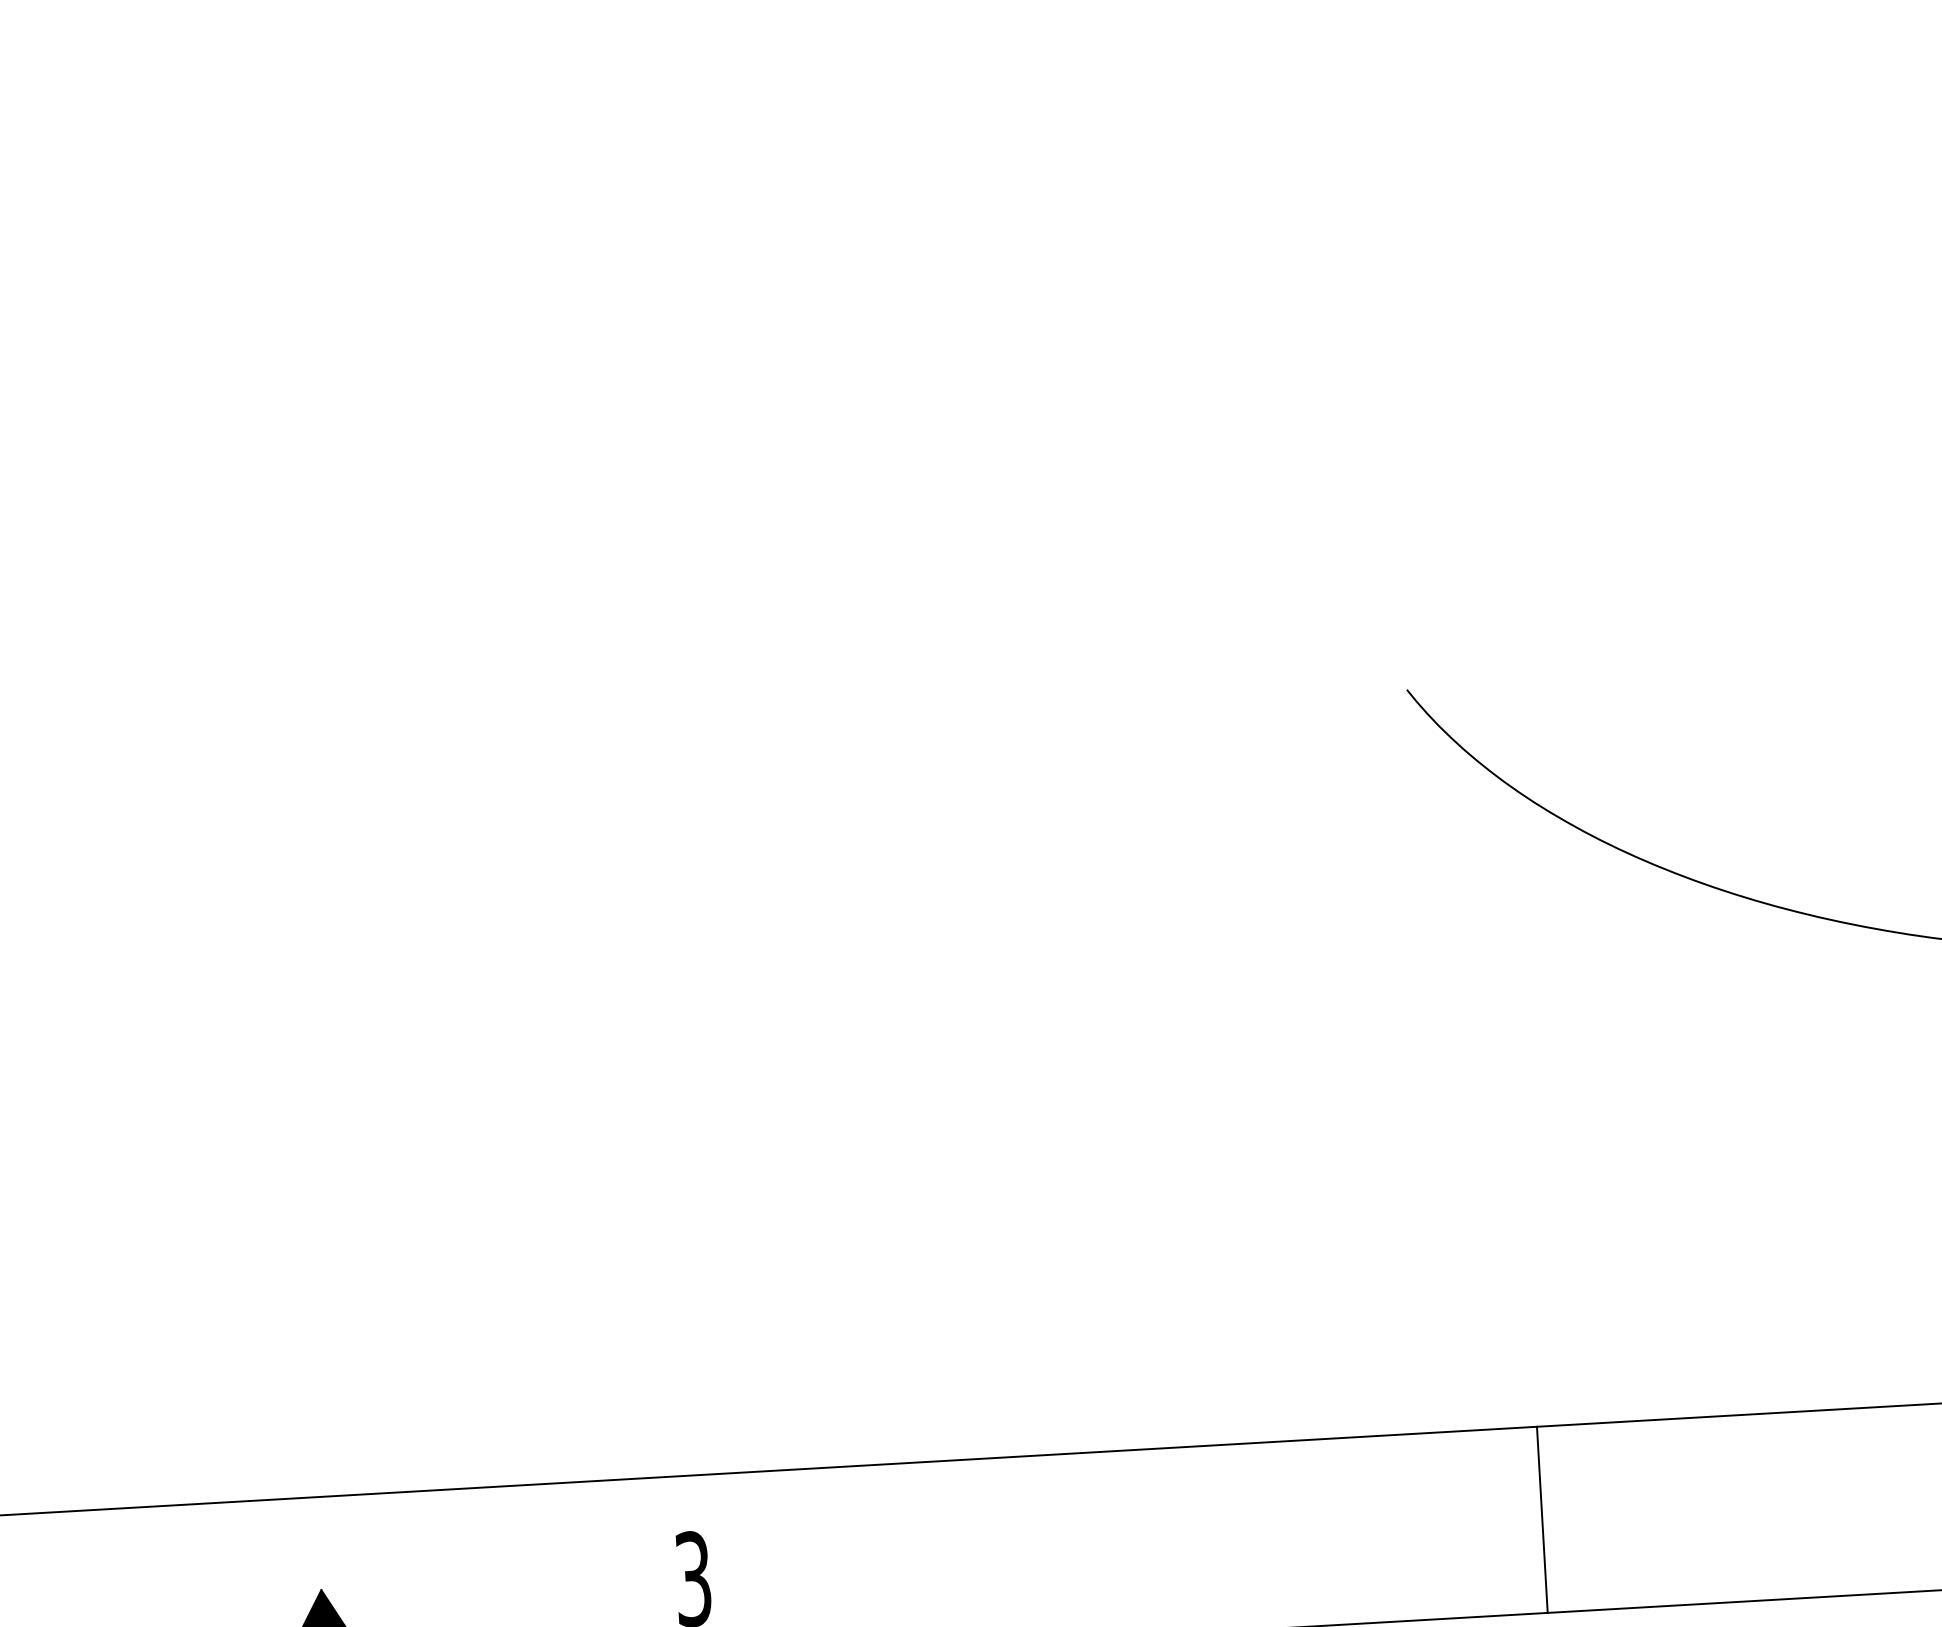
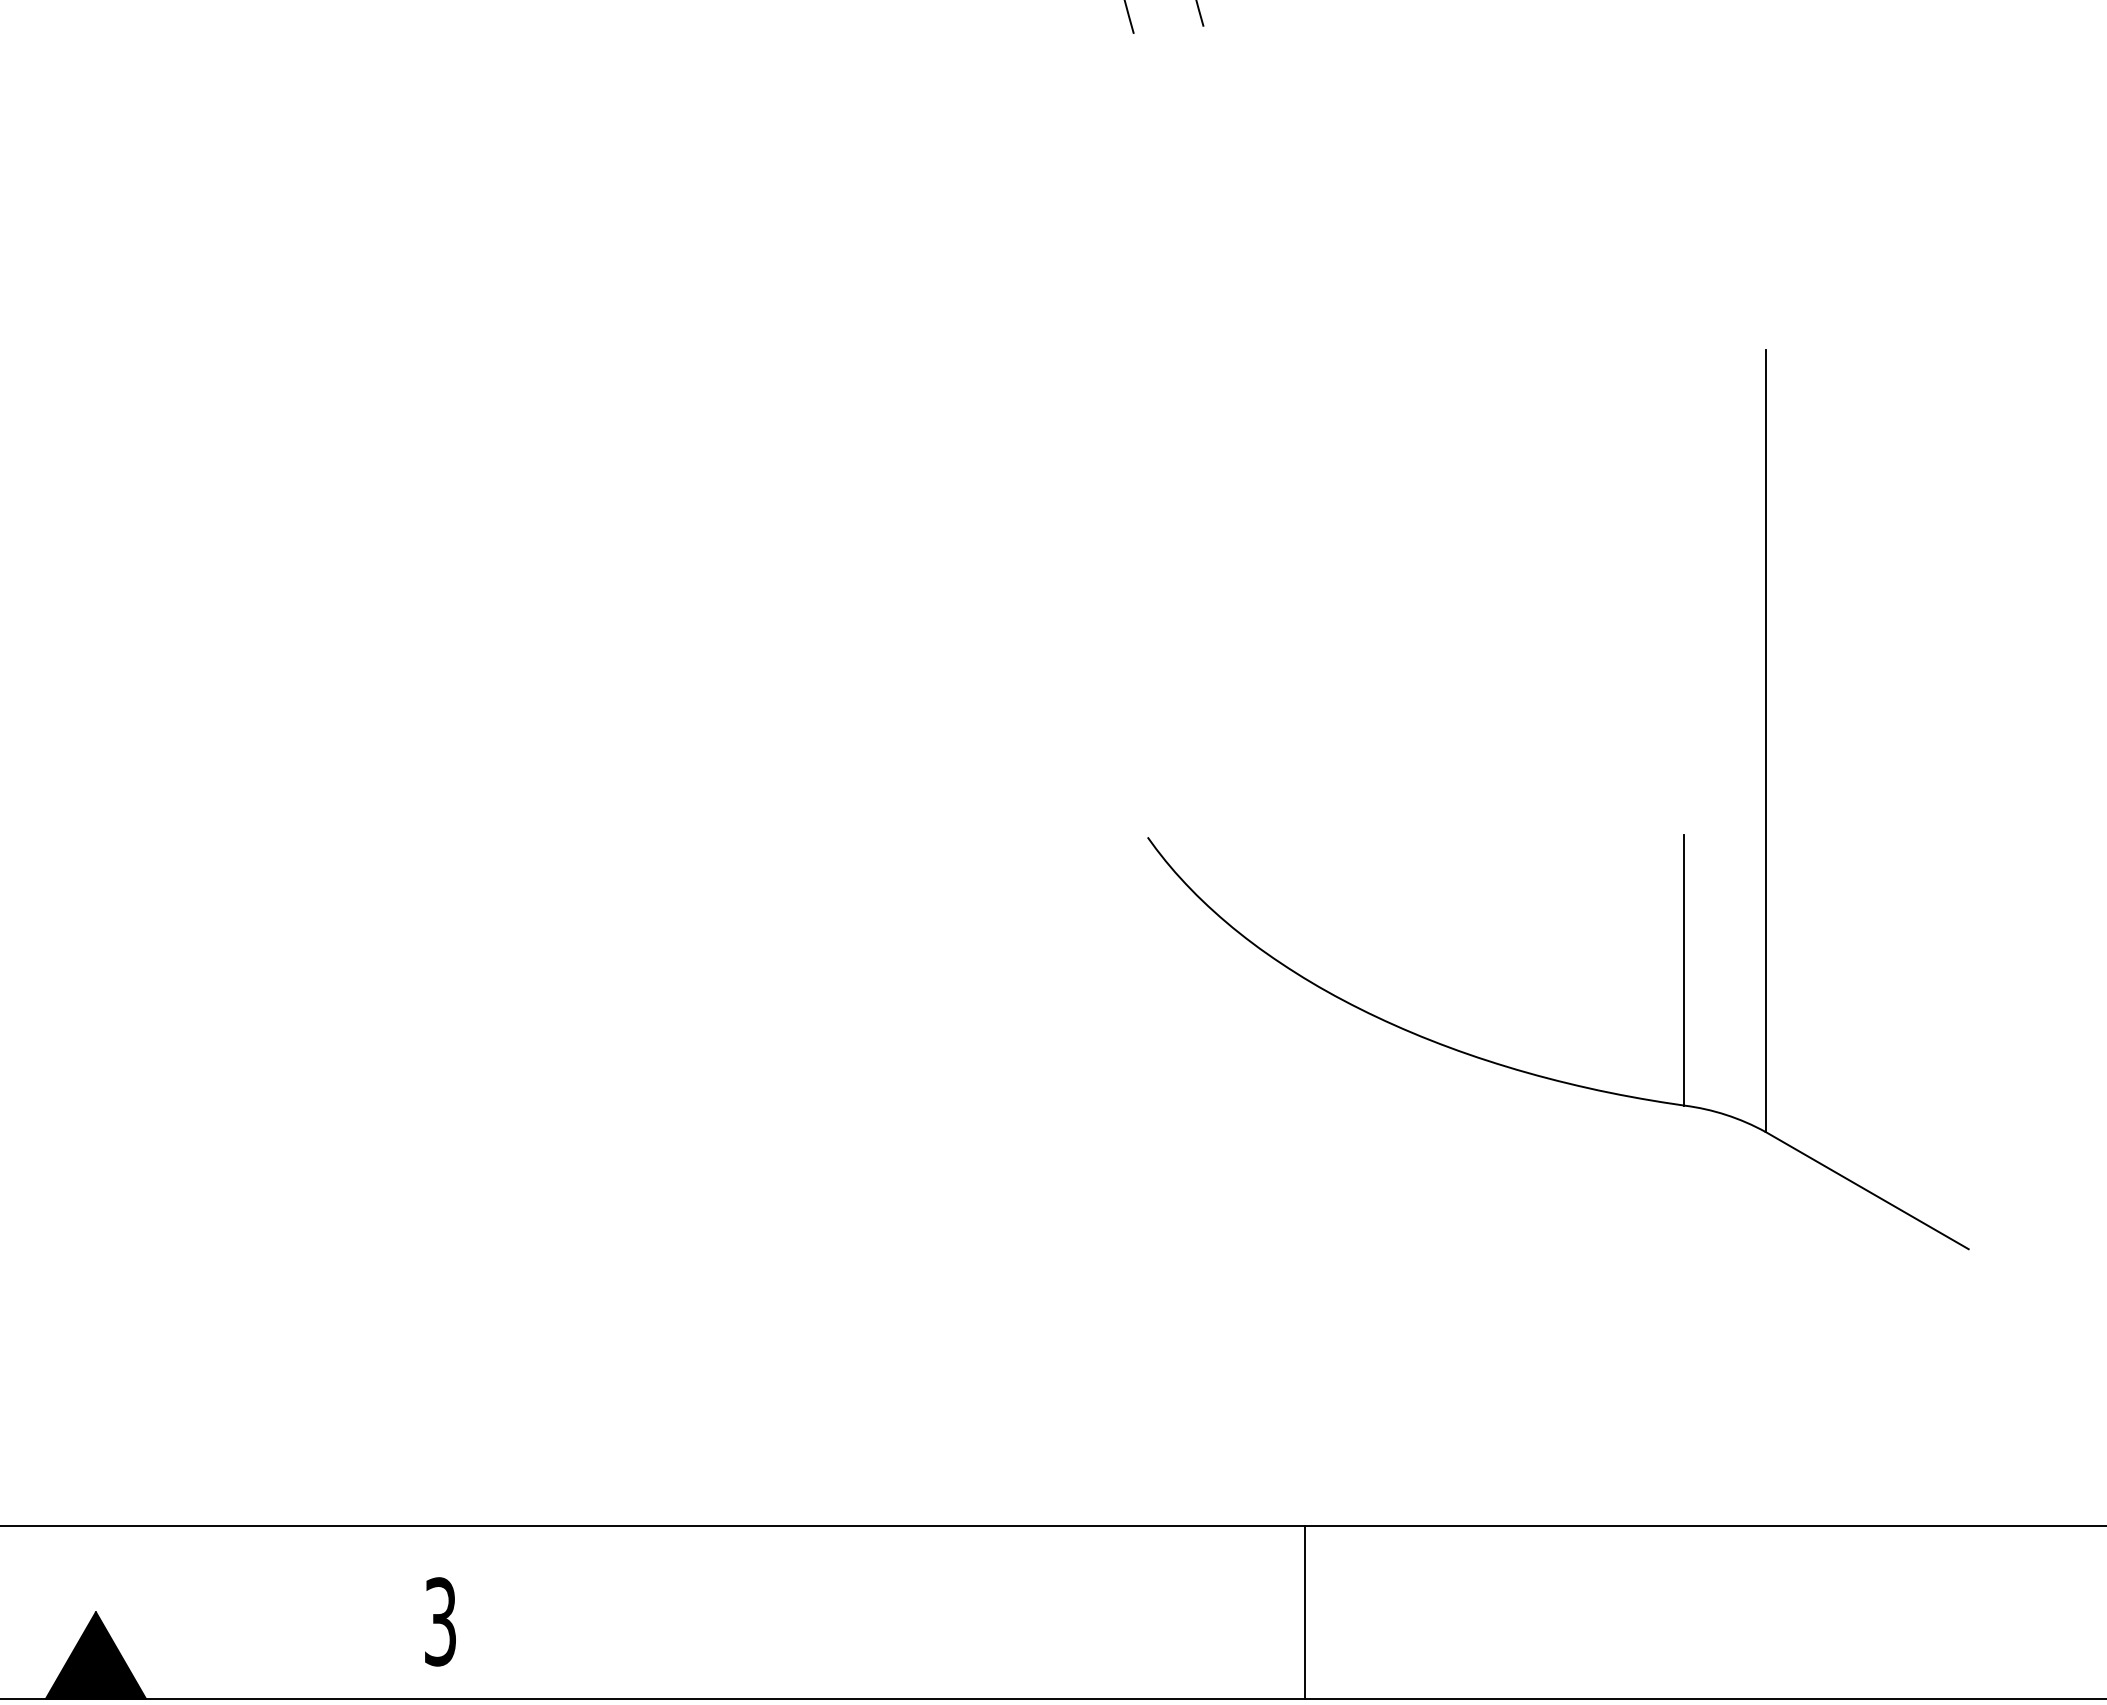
line: (1542, 1519) -> (1304, 1611), moved

